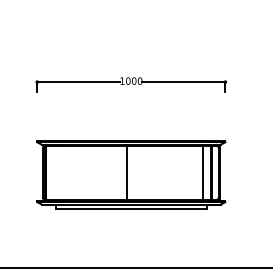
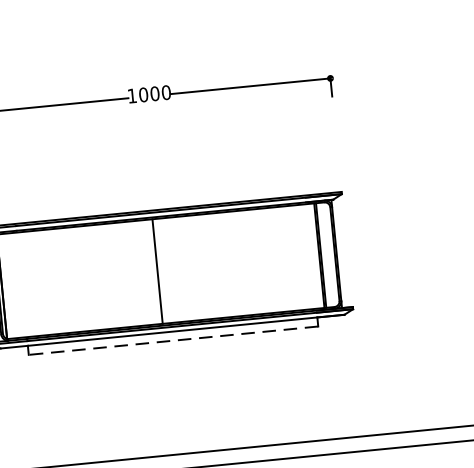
line: (202, 172) -> (303, 256), removed
line: (130, 209) -> (172, 341), solid -> dashed

